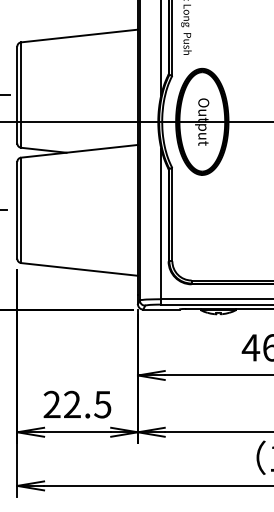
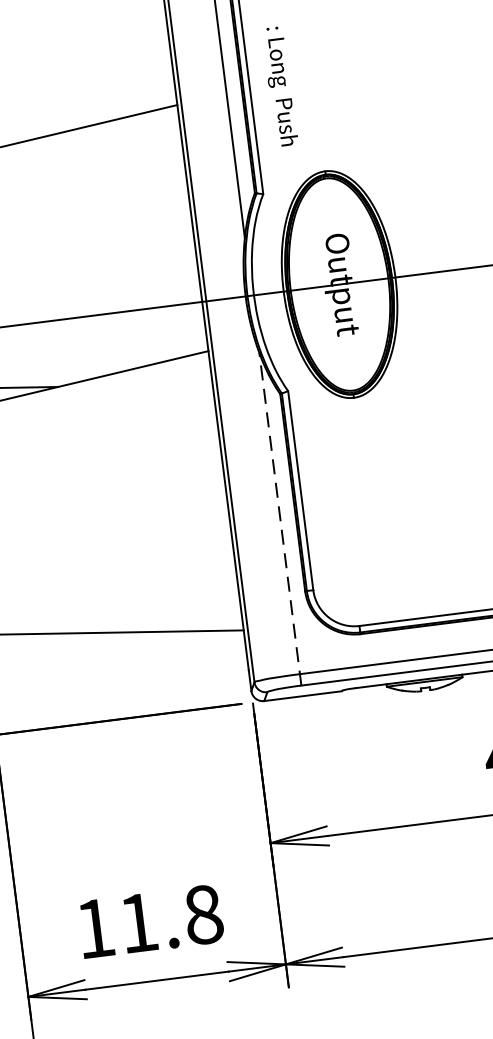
line: (161, 226) -> (280, 518), solid -> dashed
text: (77, 404) -> (149, 921), 22.5 -> 11.8

